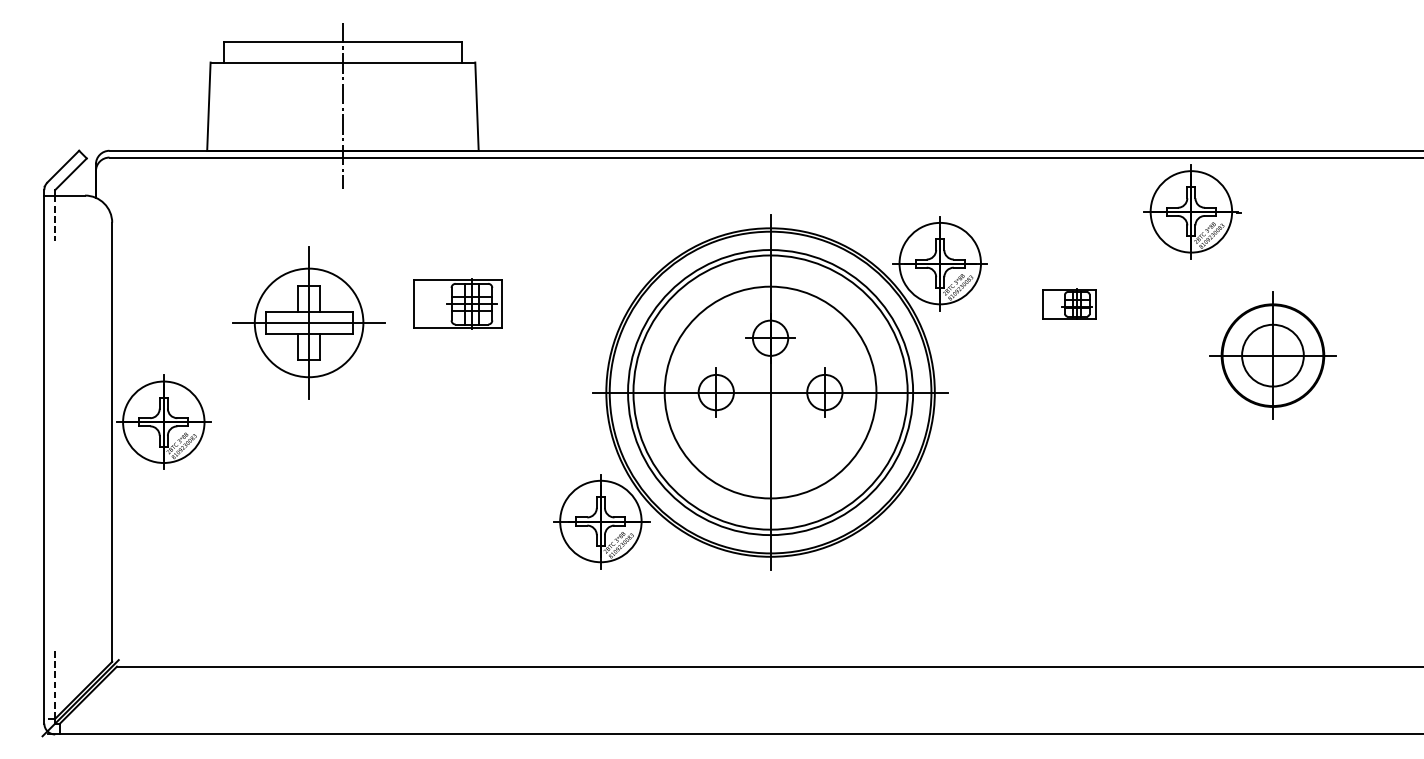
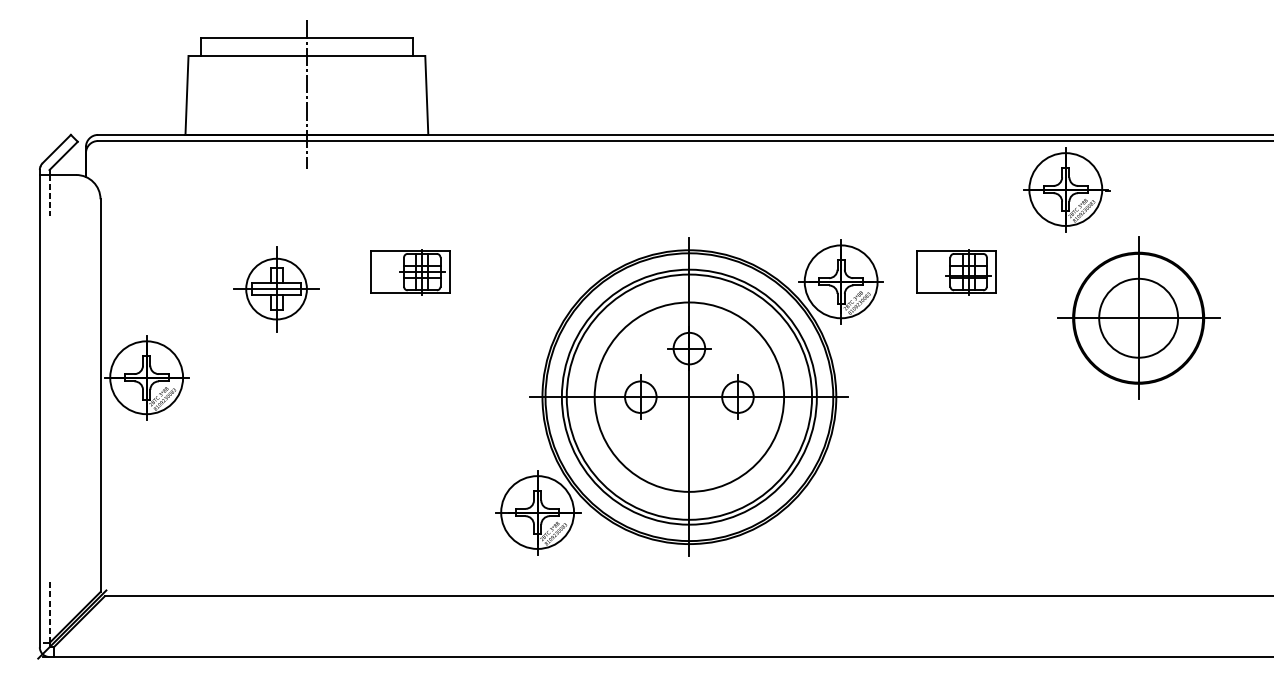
part: (1069, 304) -> (956, 272), size x1.67
part: (308, 323) -> (276, 289), size x0.62
part: (1272, 354) -> (1138, 317), size x1.43
part: (770, 391) -> (689, 396), moved

